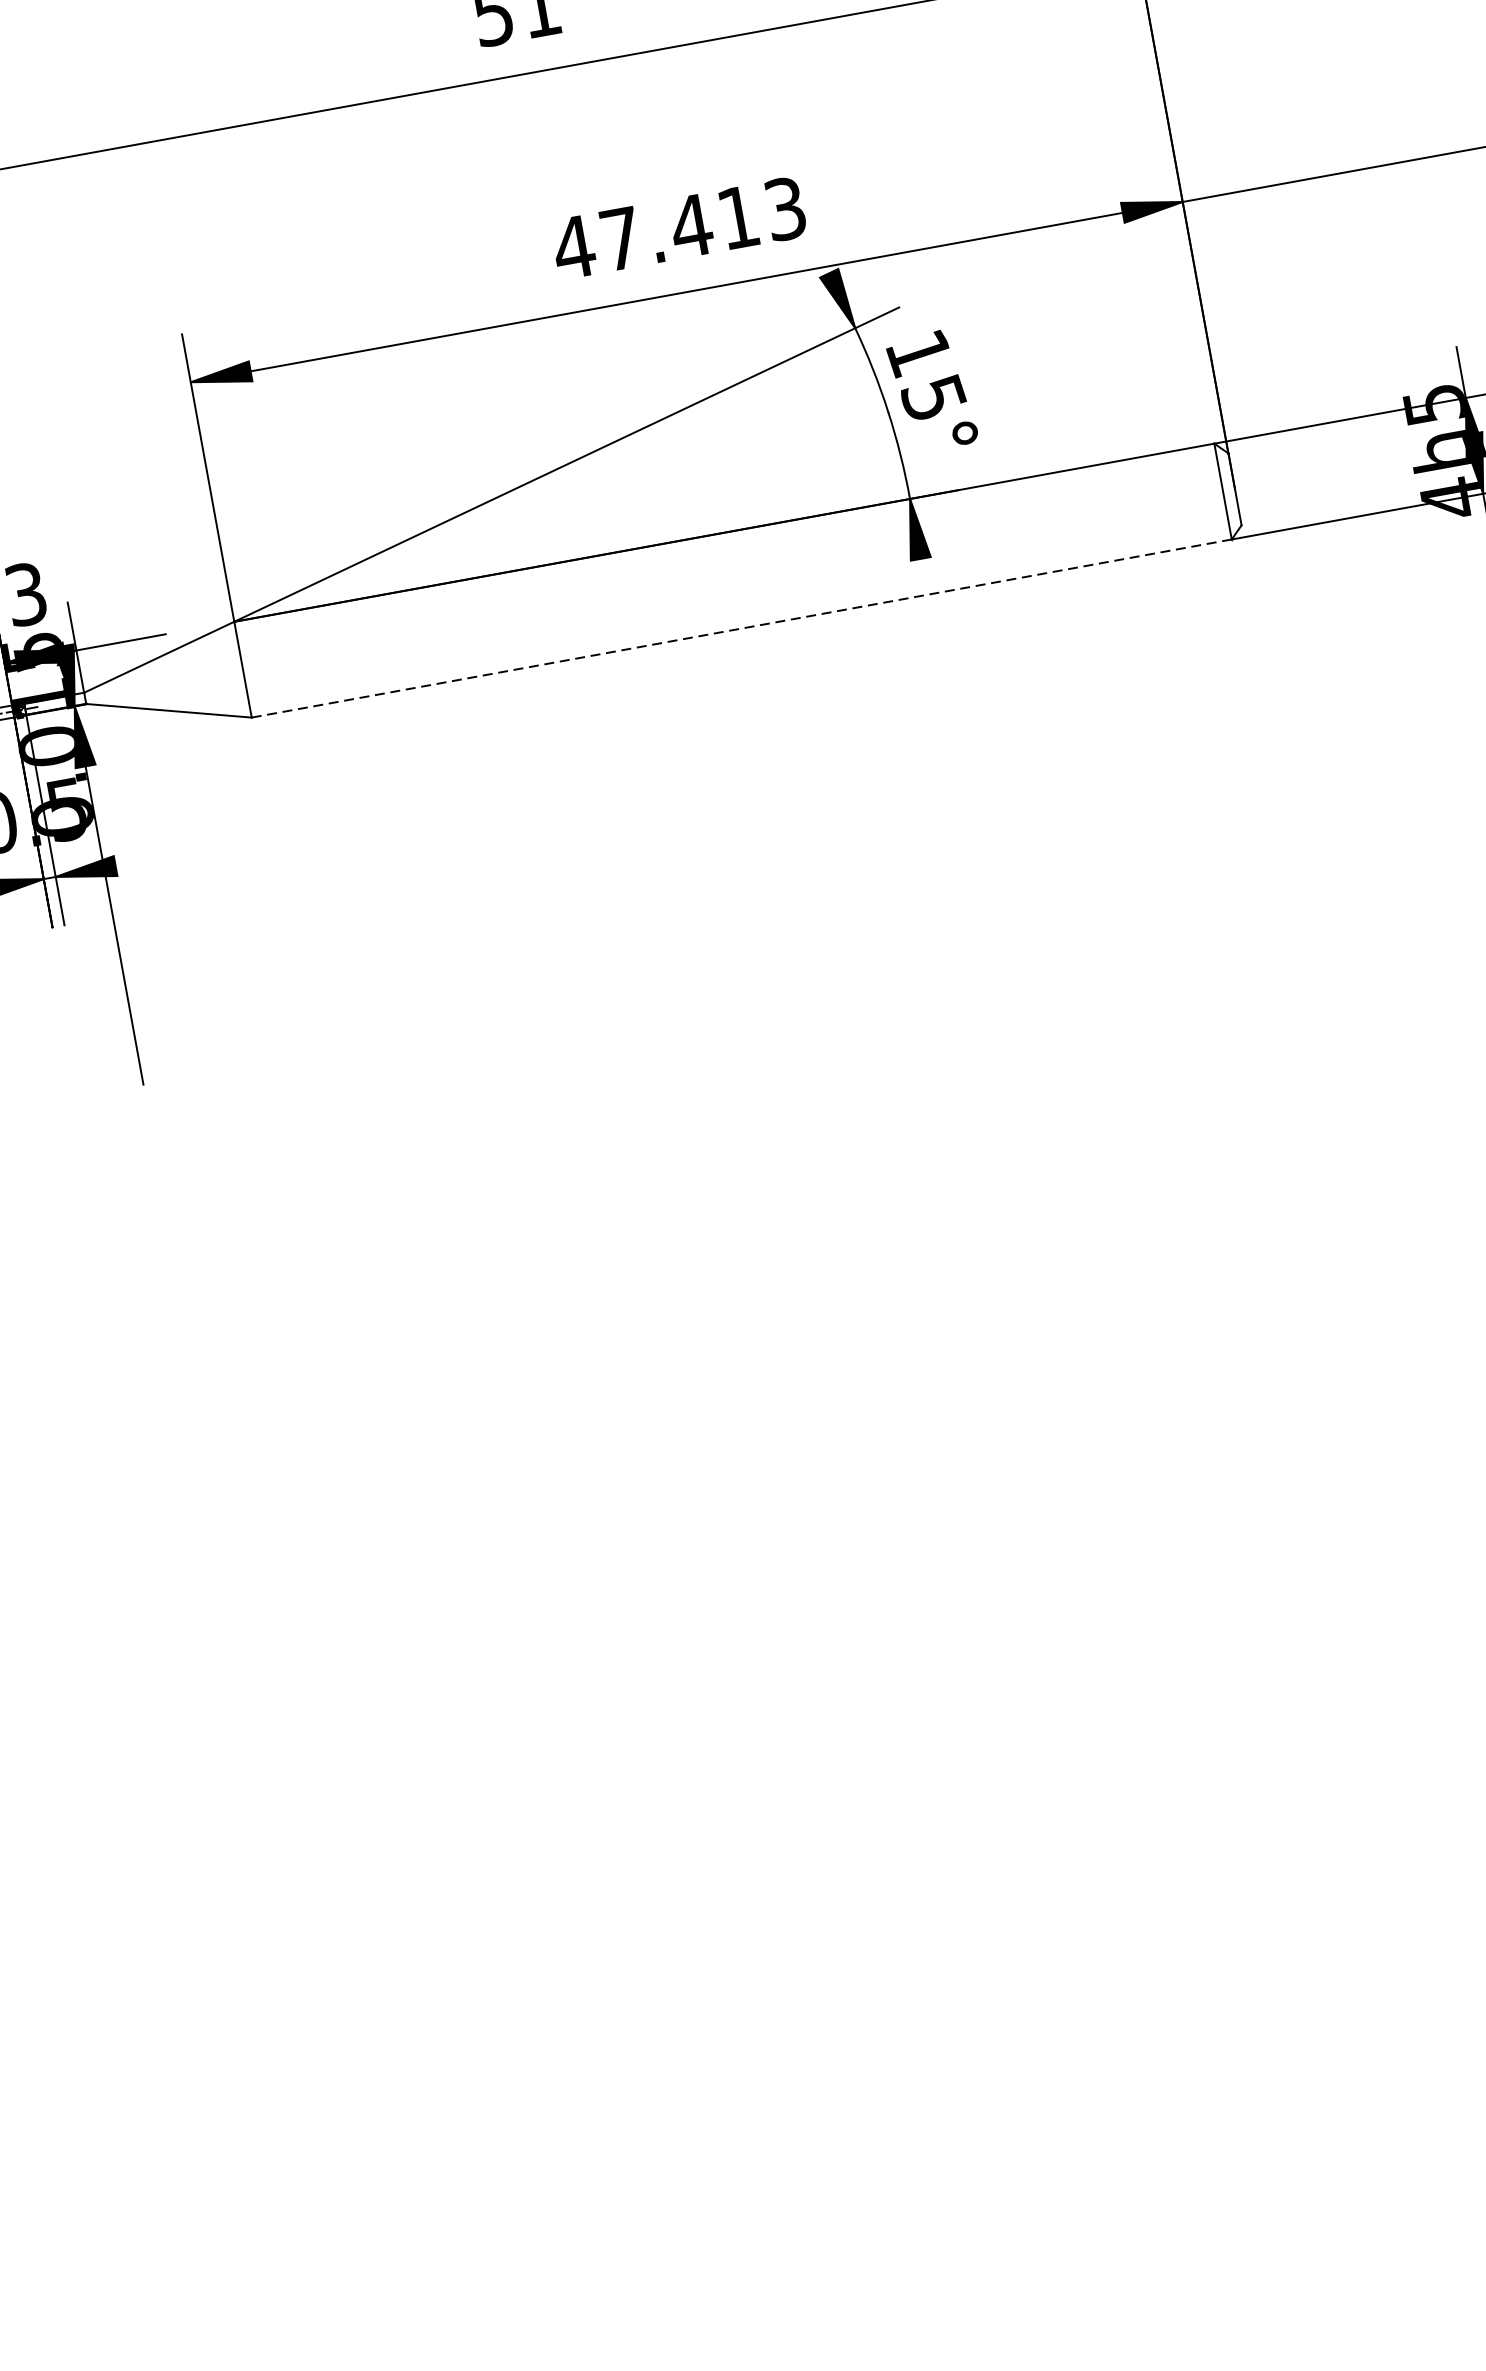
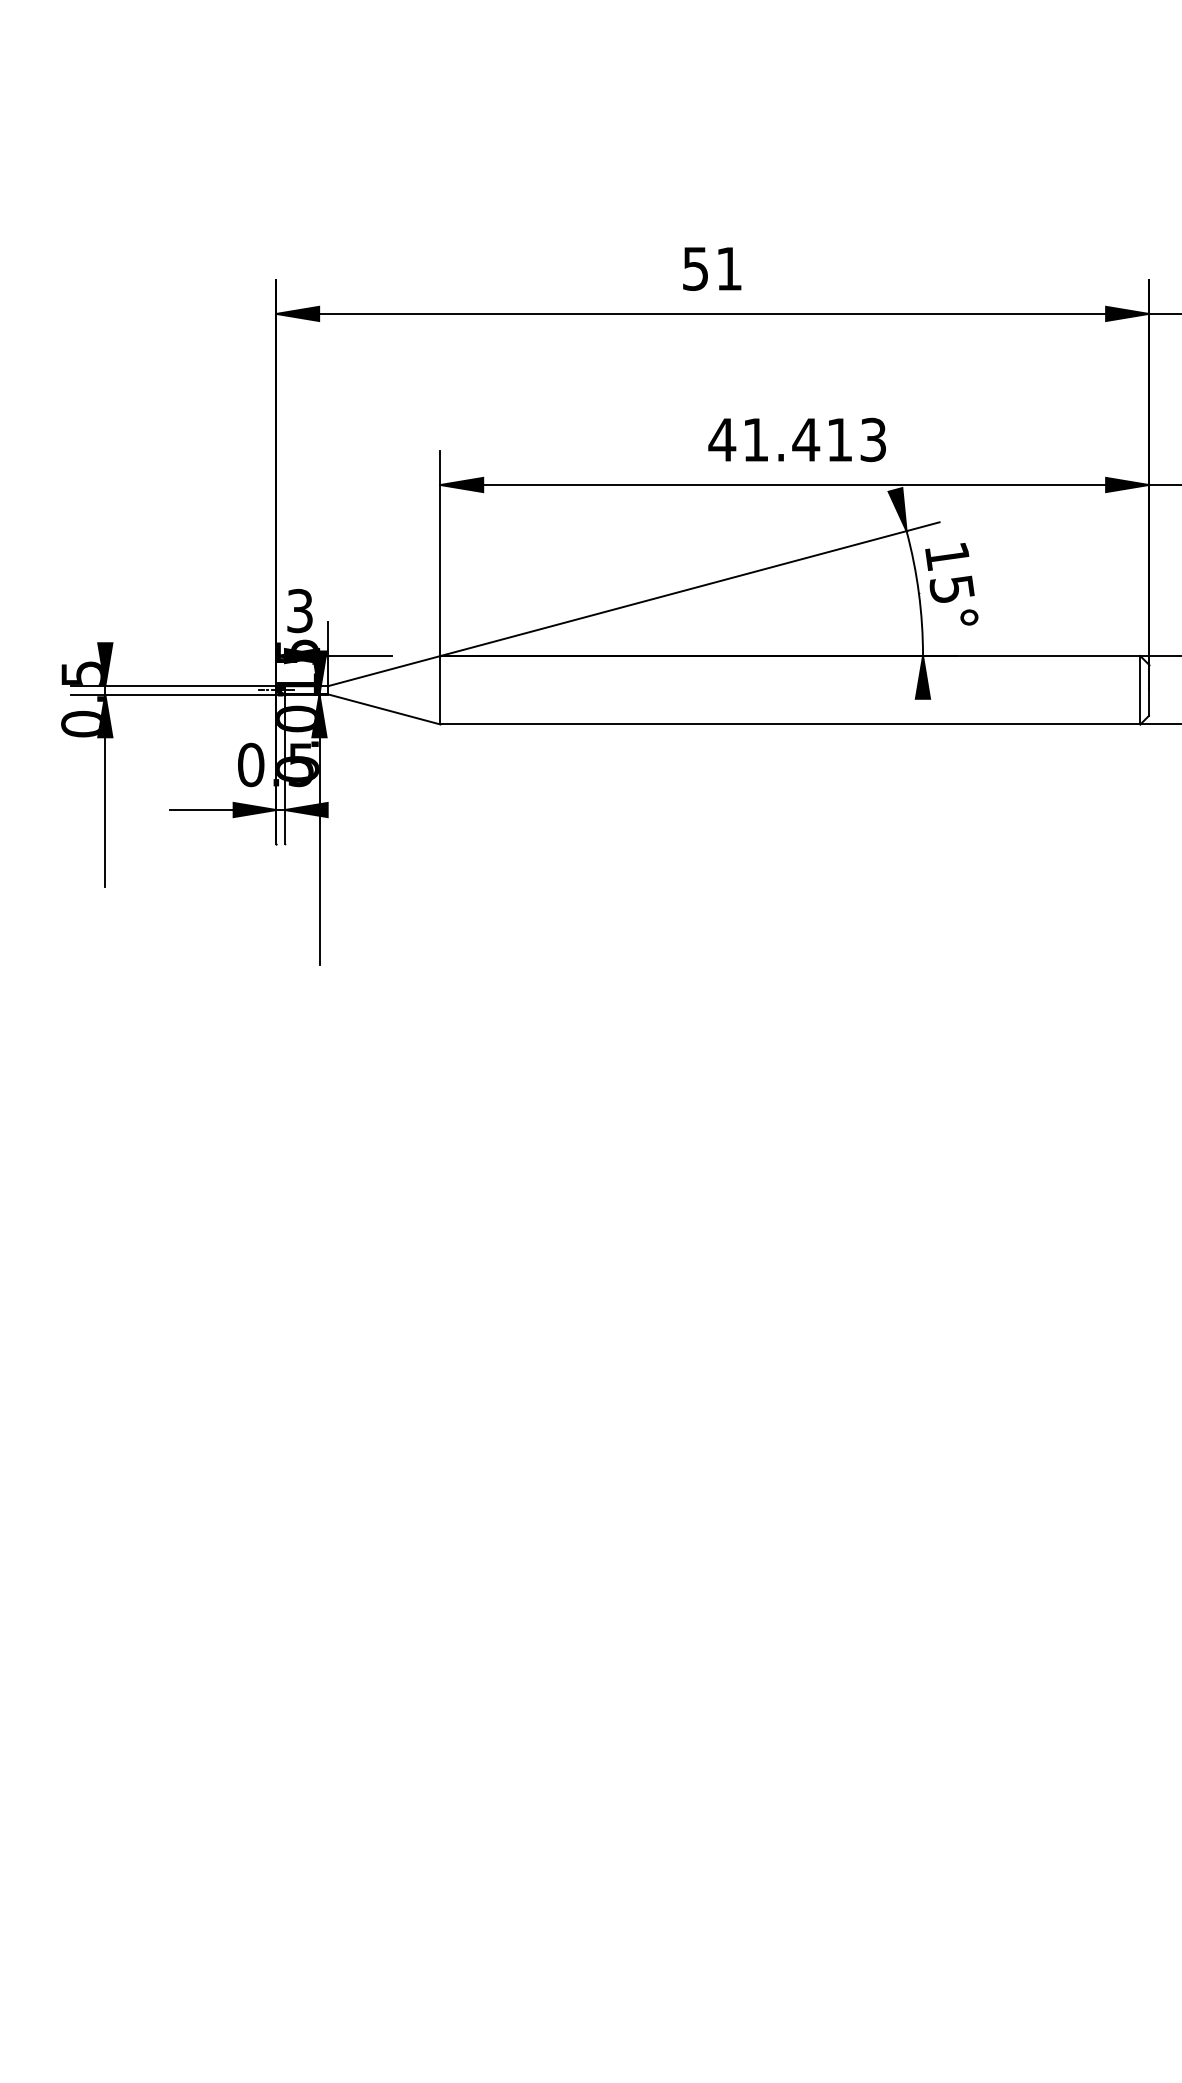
text: (620, 238) -> (755, 439), 47.413 -> 41.413
line: (741, 628) -> (790, 724), dashed -> solid

